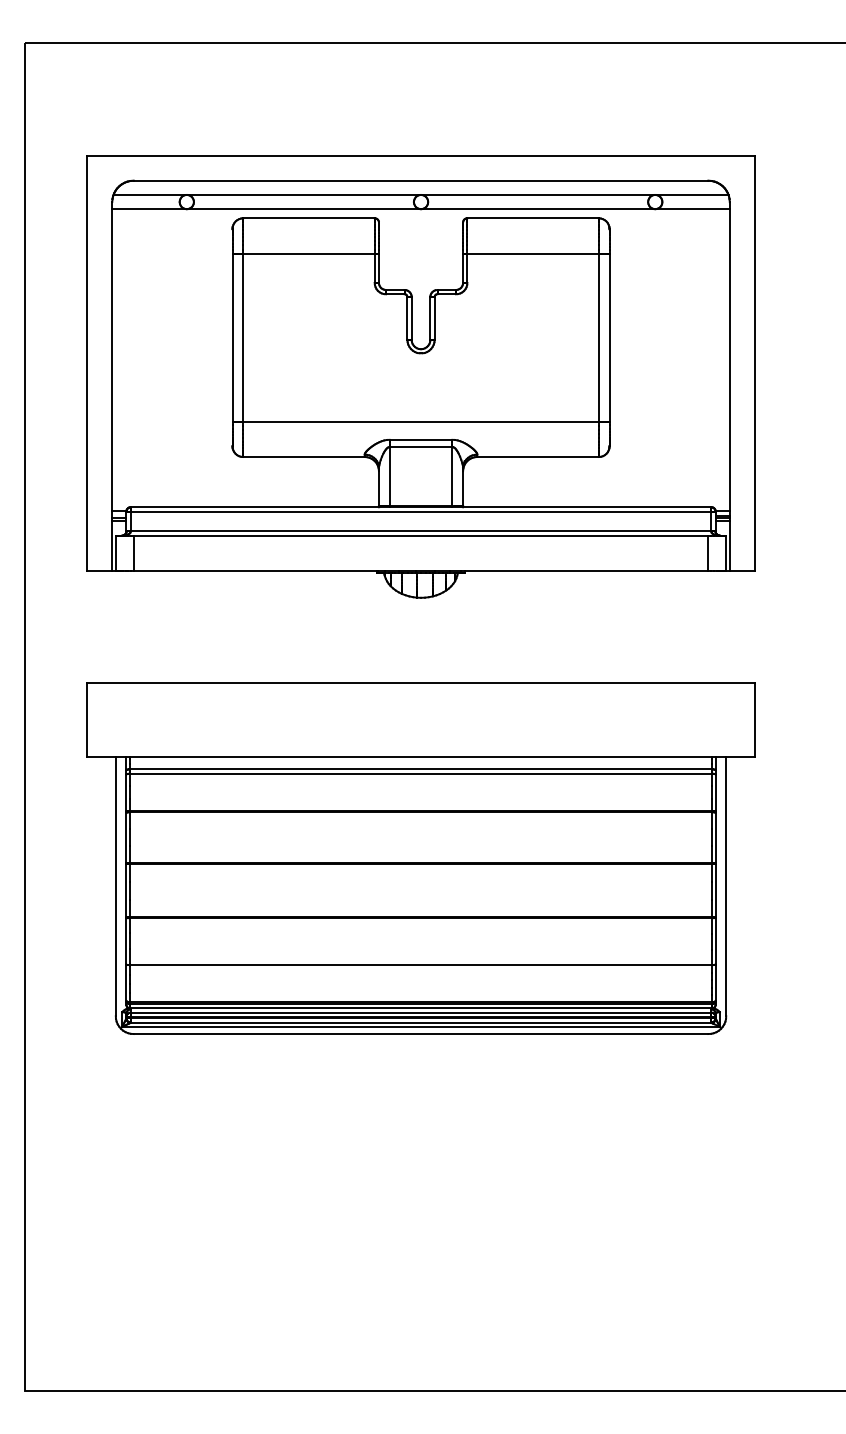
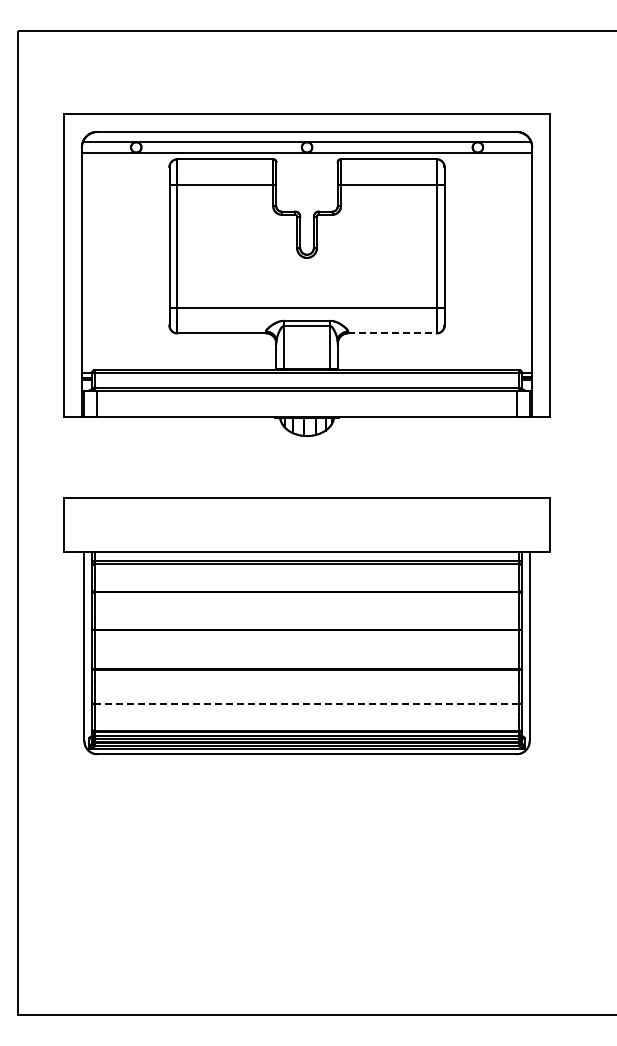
line: (538, 457) -> (392, 333), solid -> dashed
line: (420, 964) -> (306, 703), solid -> dashed

